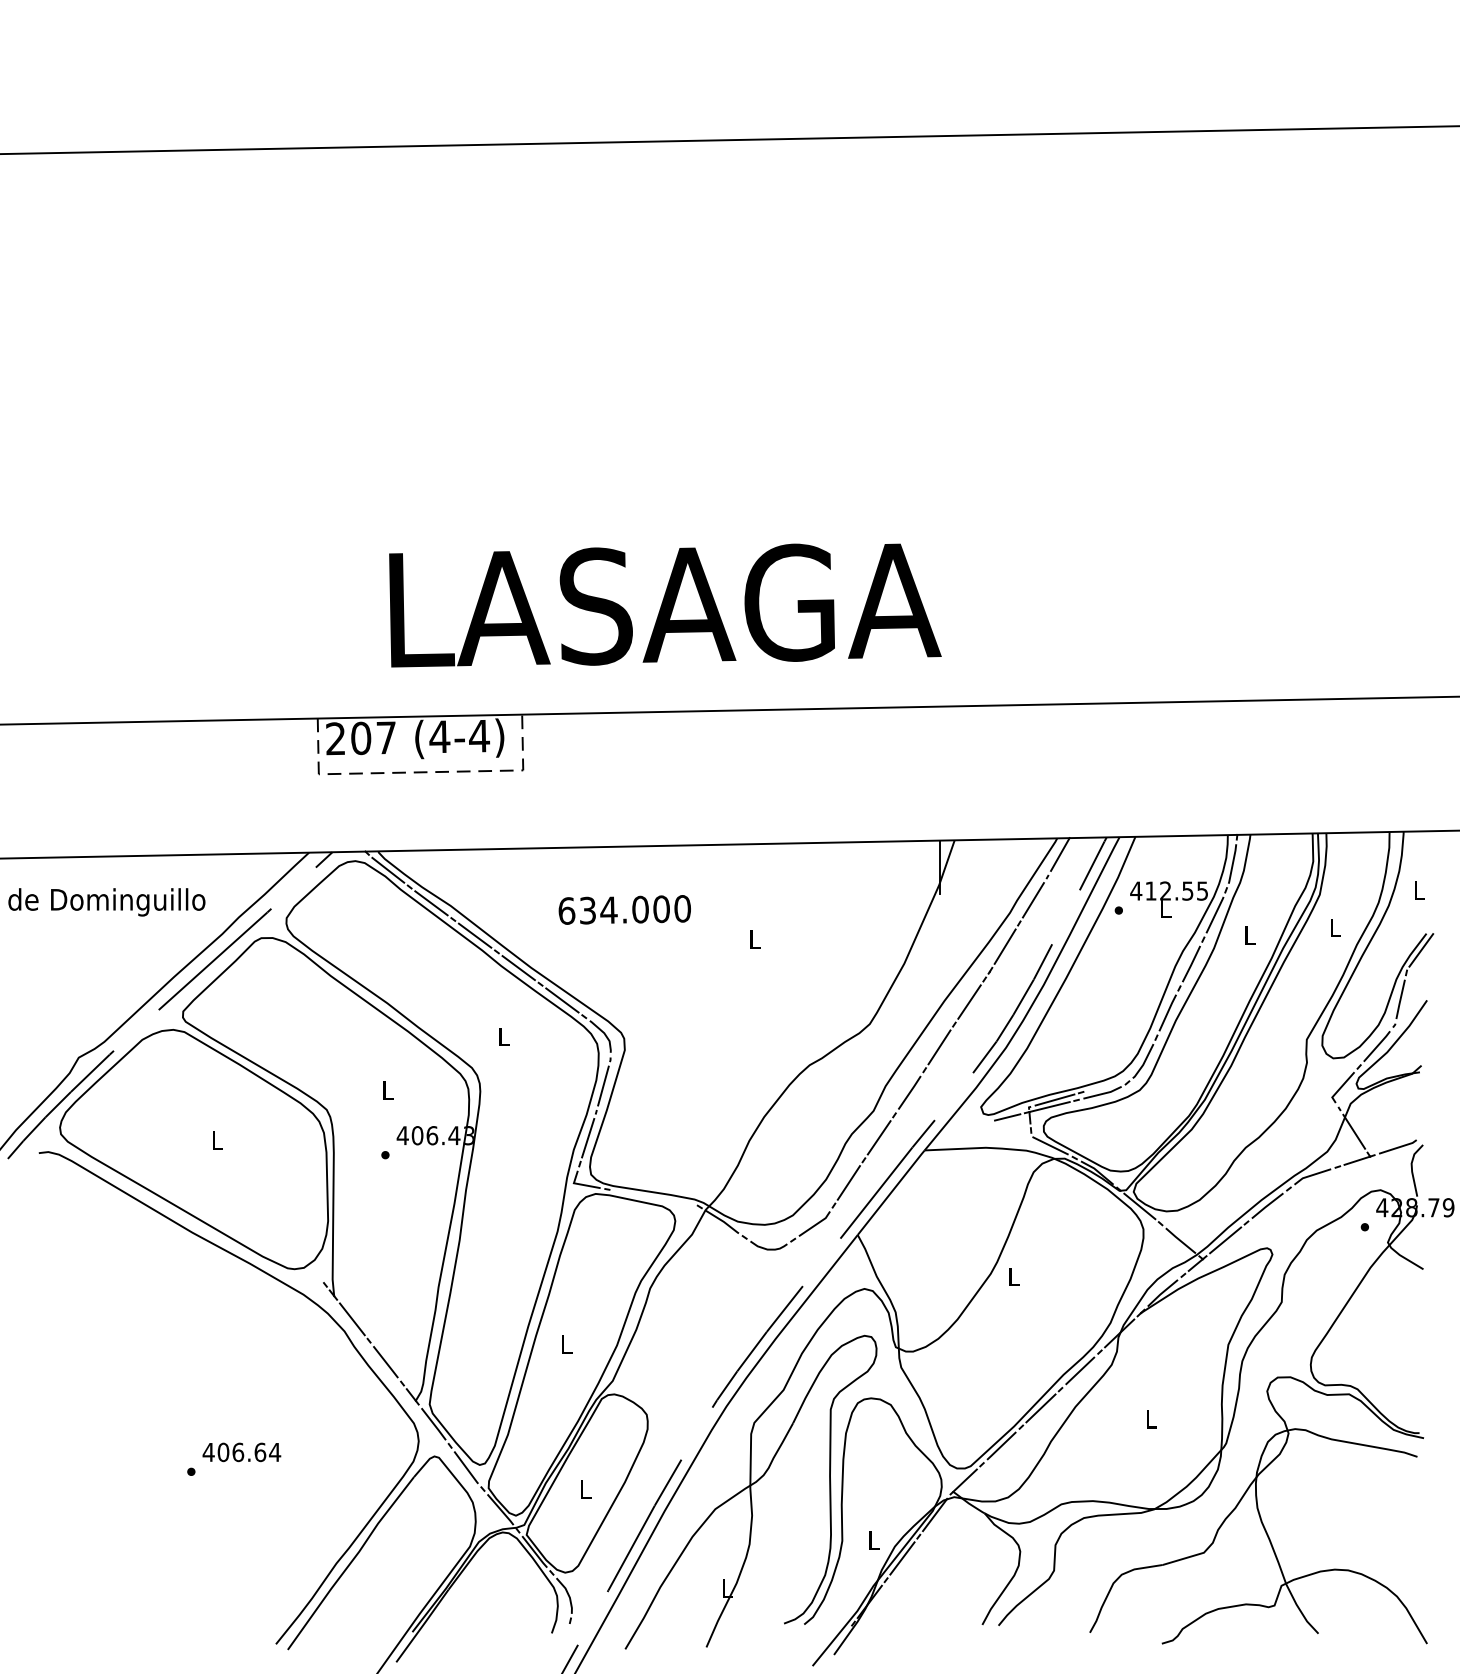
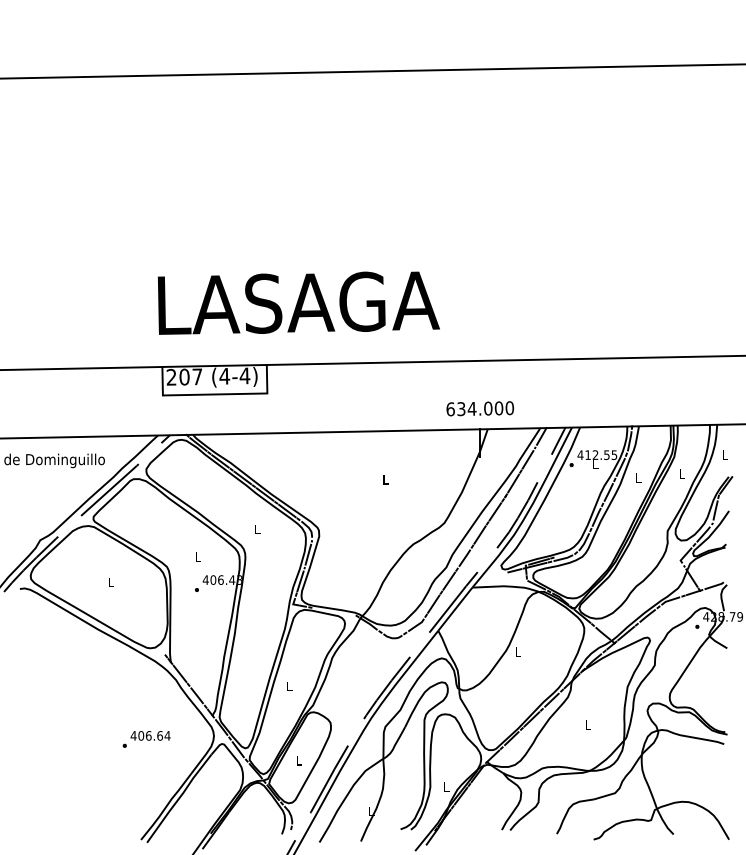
text: (664, 604) -> (298, 302), moved
line: (421, 772) -> (215, 394), dashed -> solid
text: (623, 909) -> (479, 408), moved
text: (233, 1459) -> (146, 739), moved

